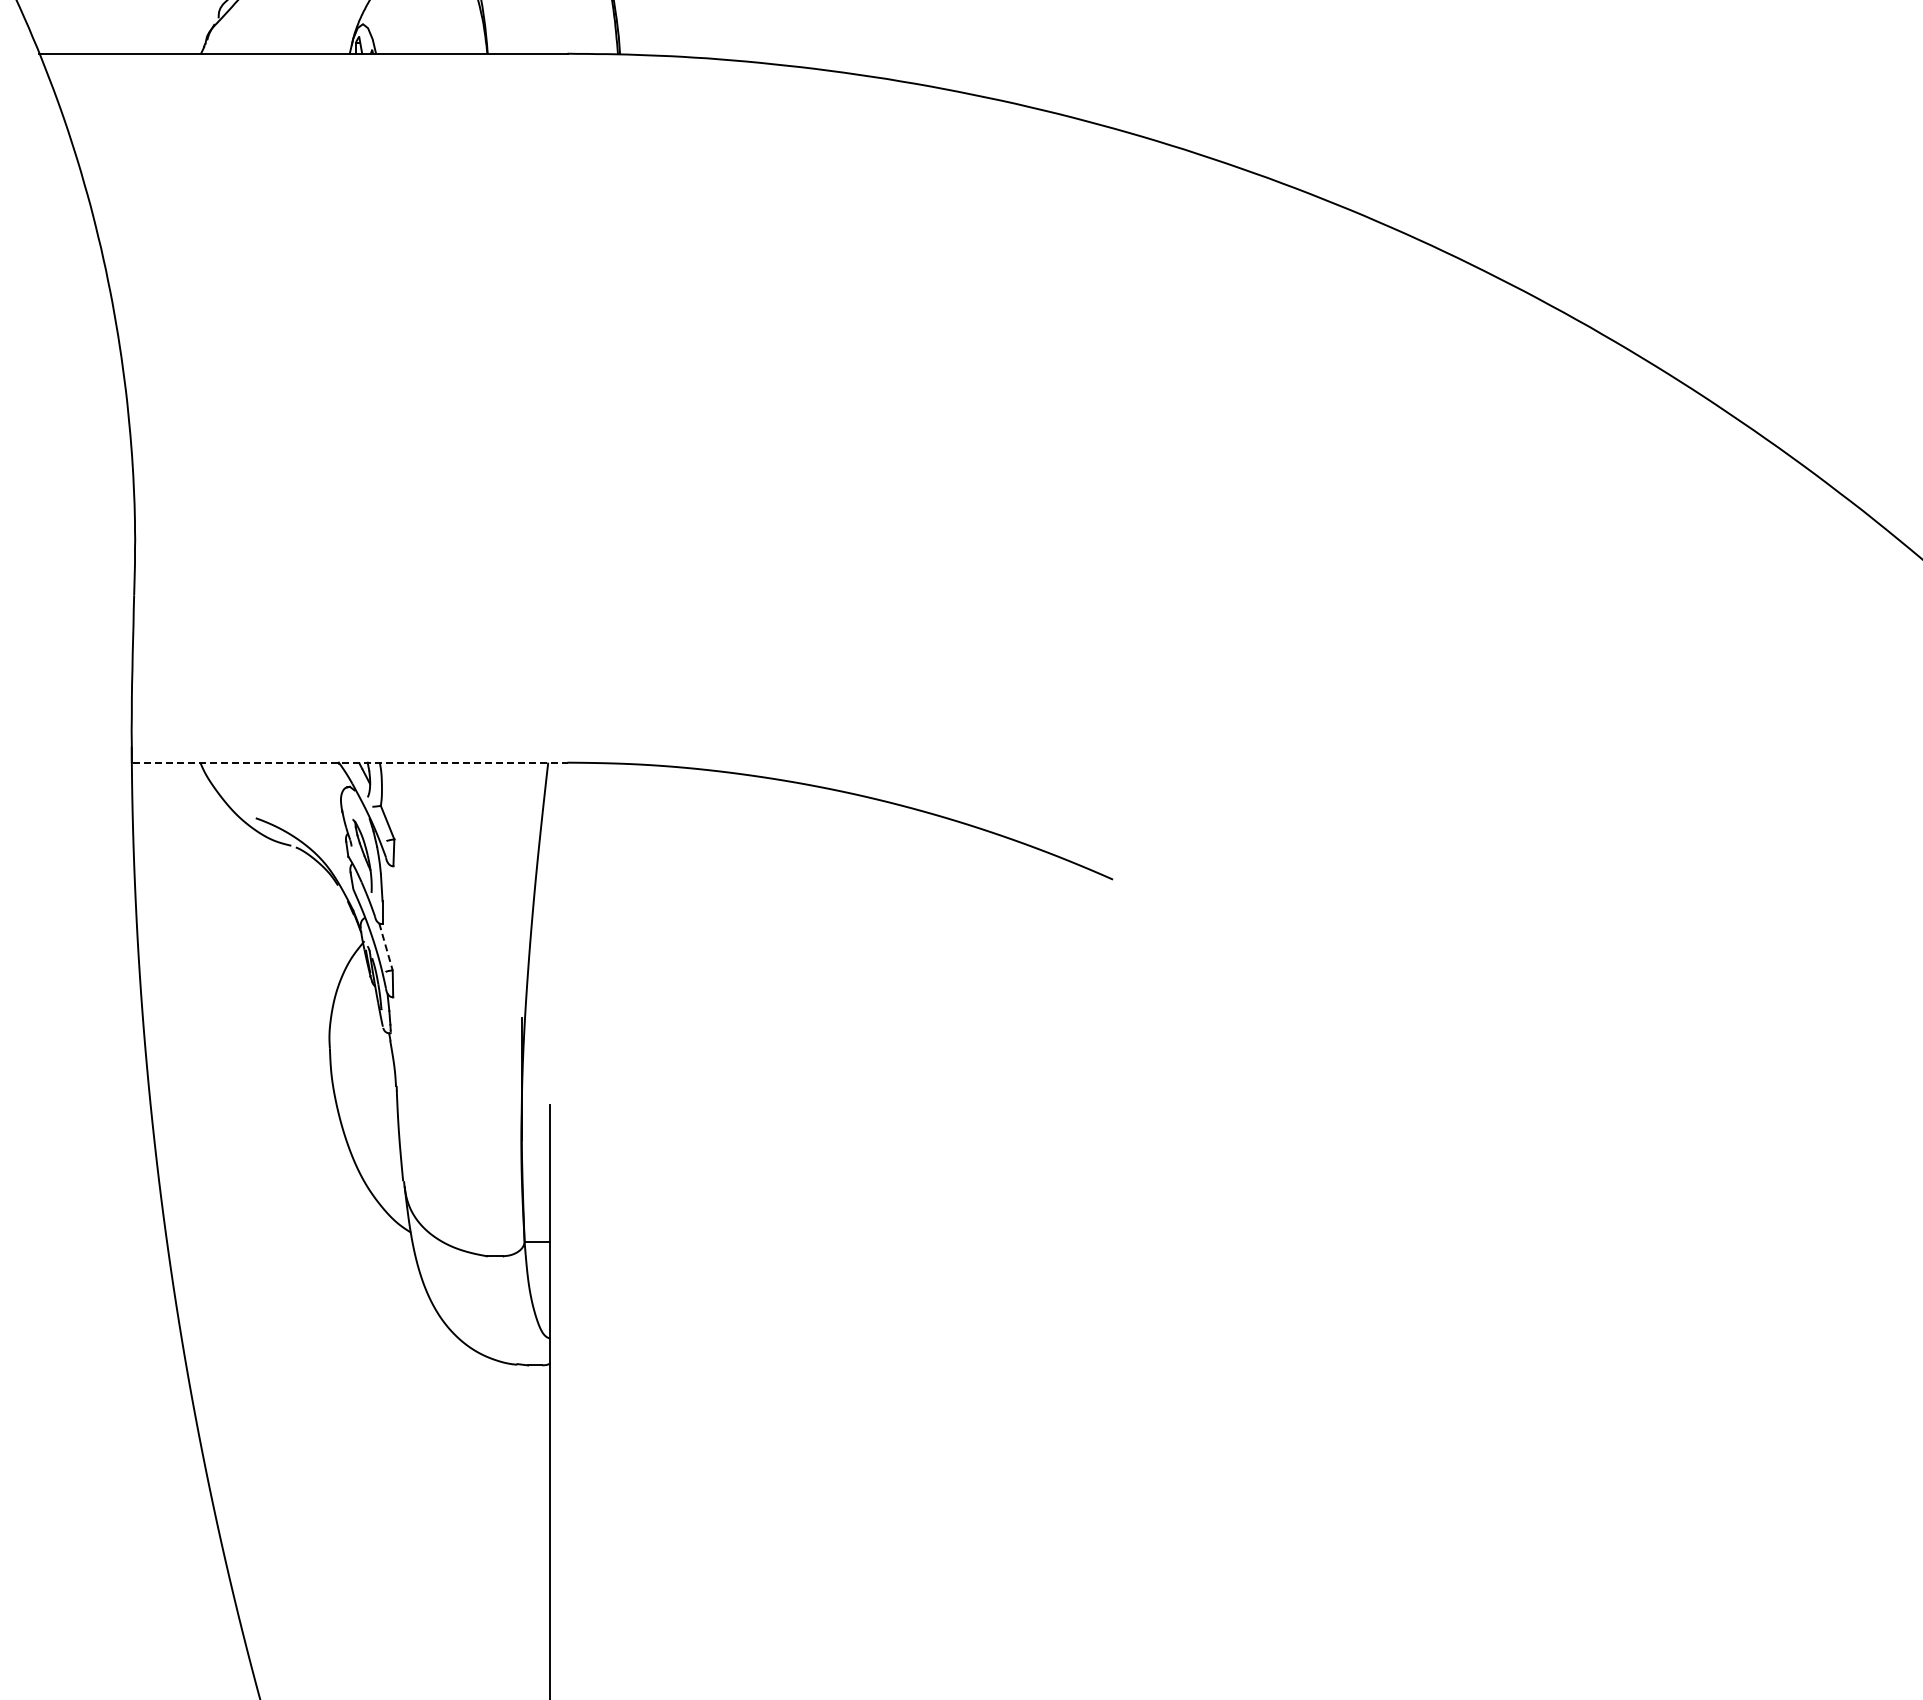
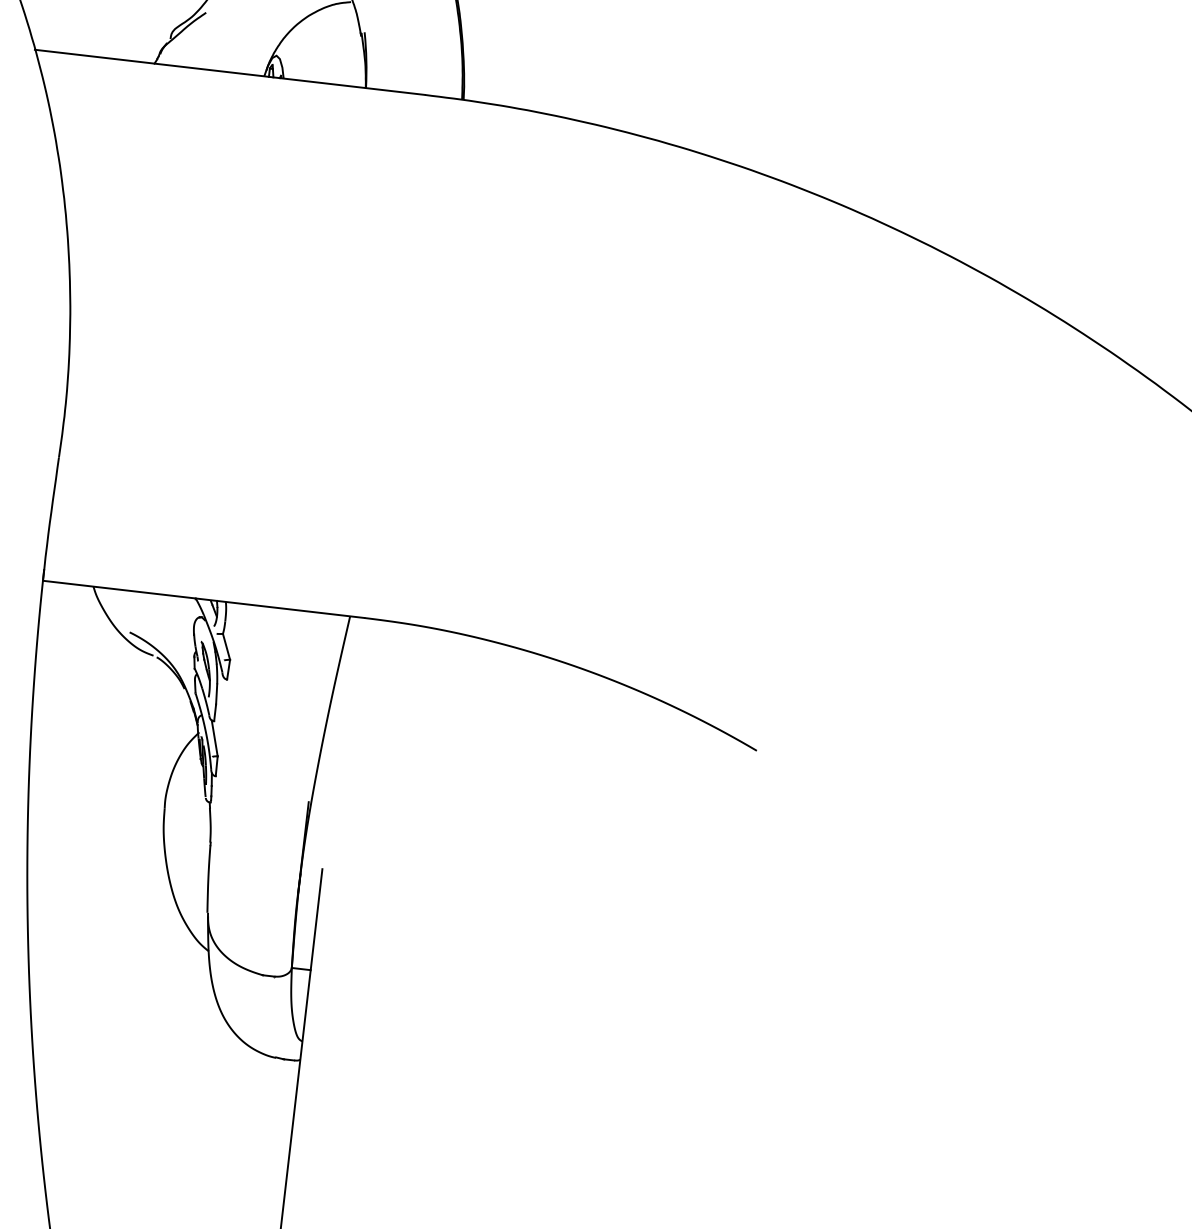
line: (350, 762) -> (204, 599), dashed -> solid
line: (386, 947) -> (215, 738), dashed -> solid

